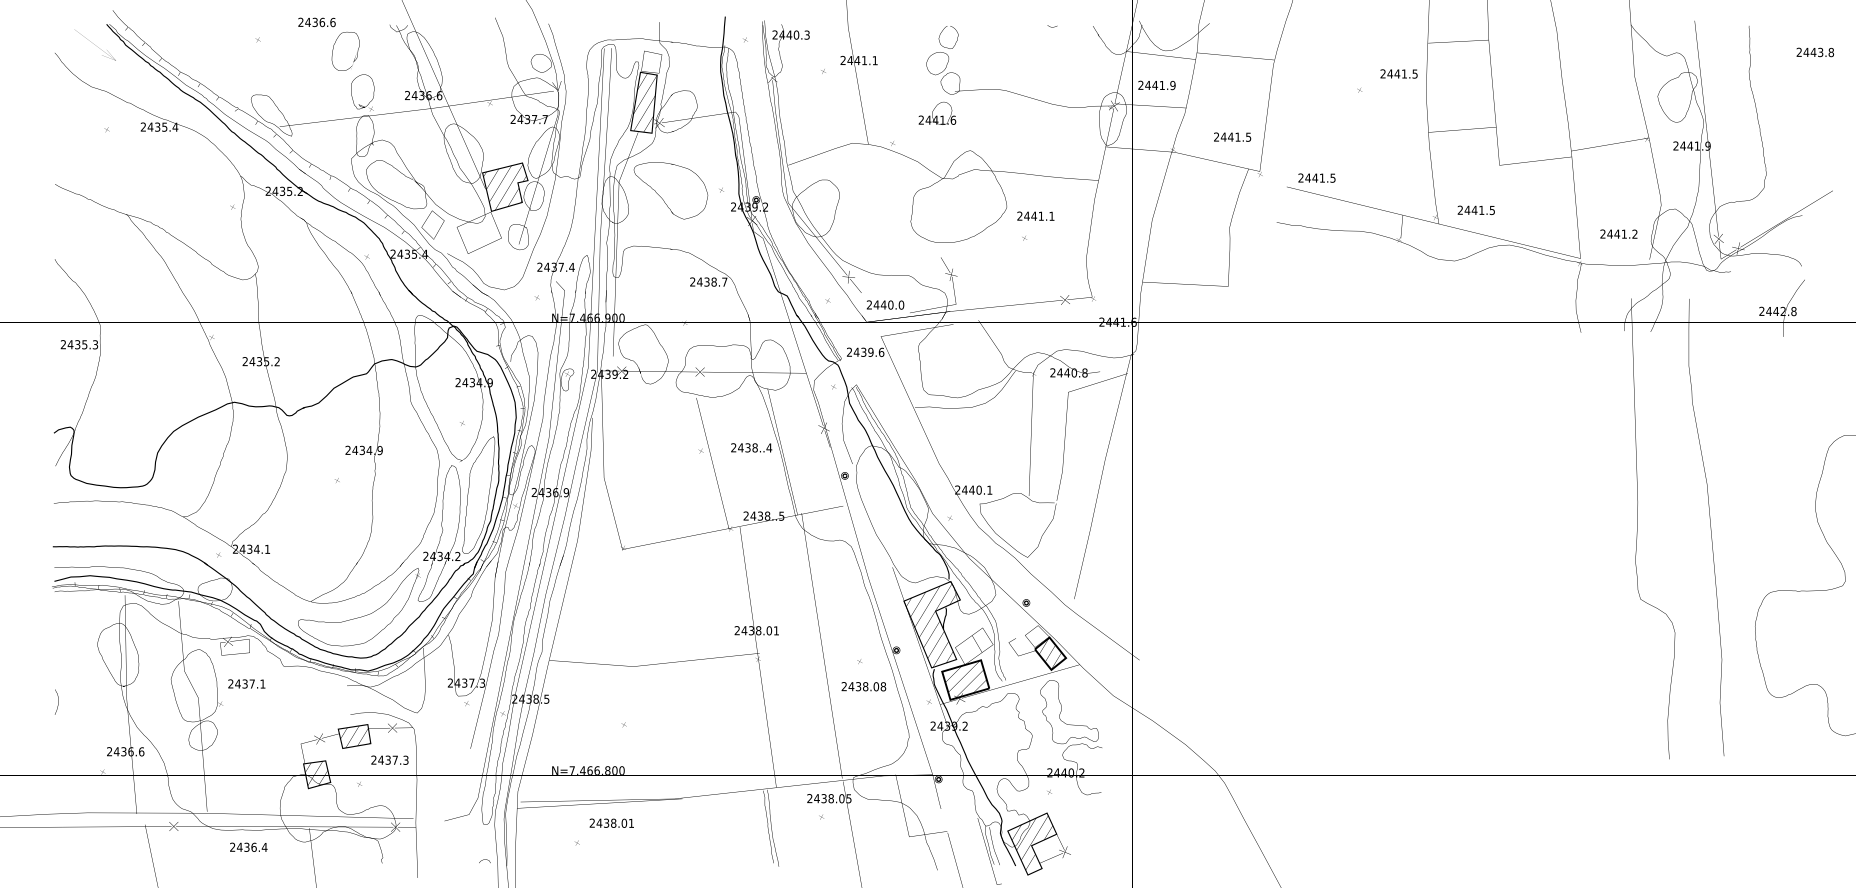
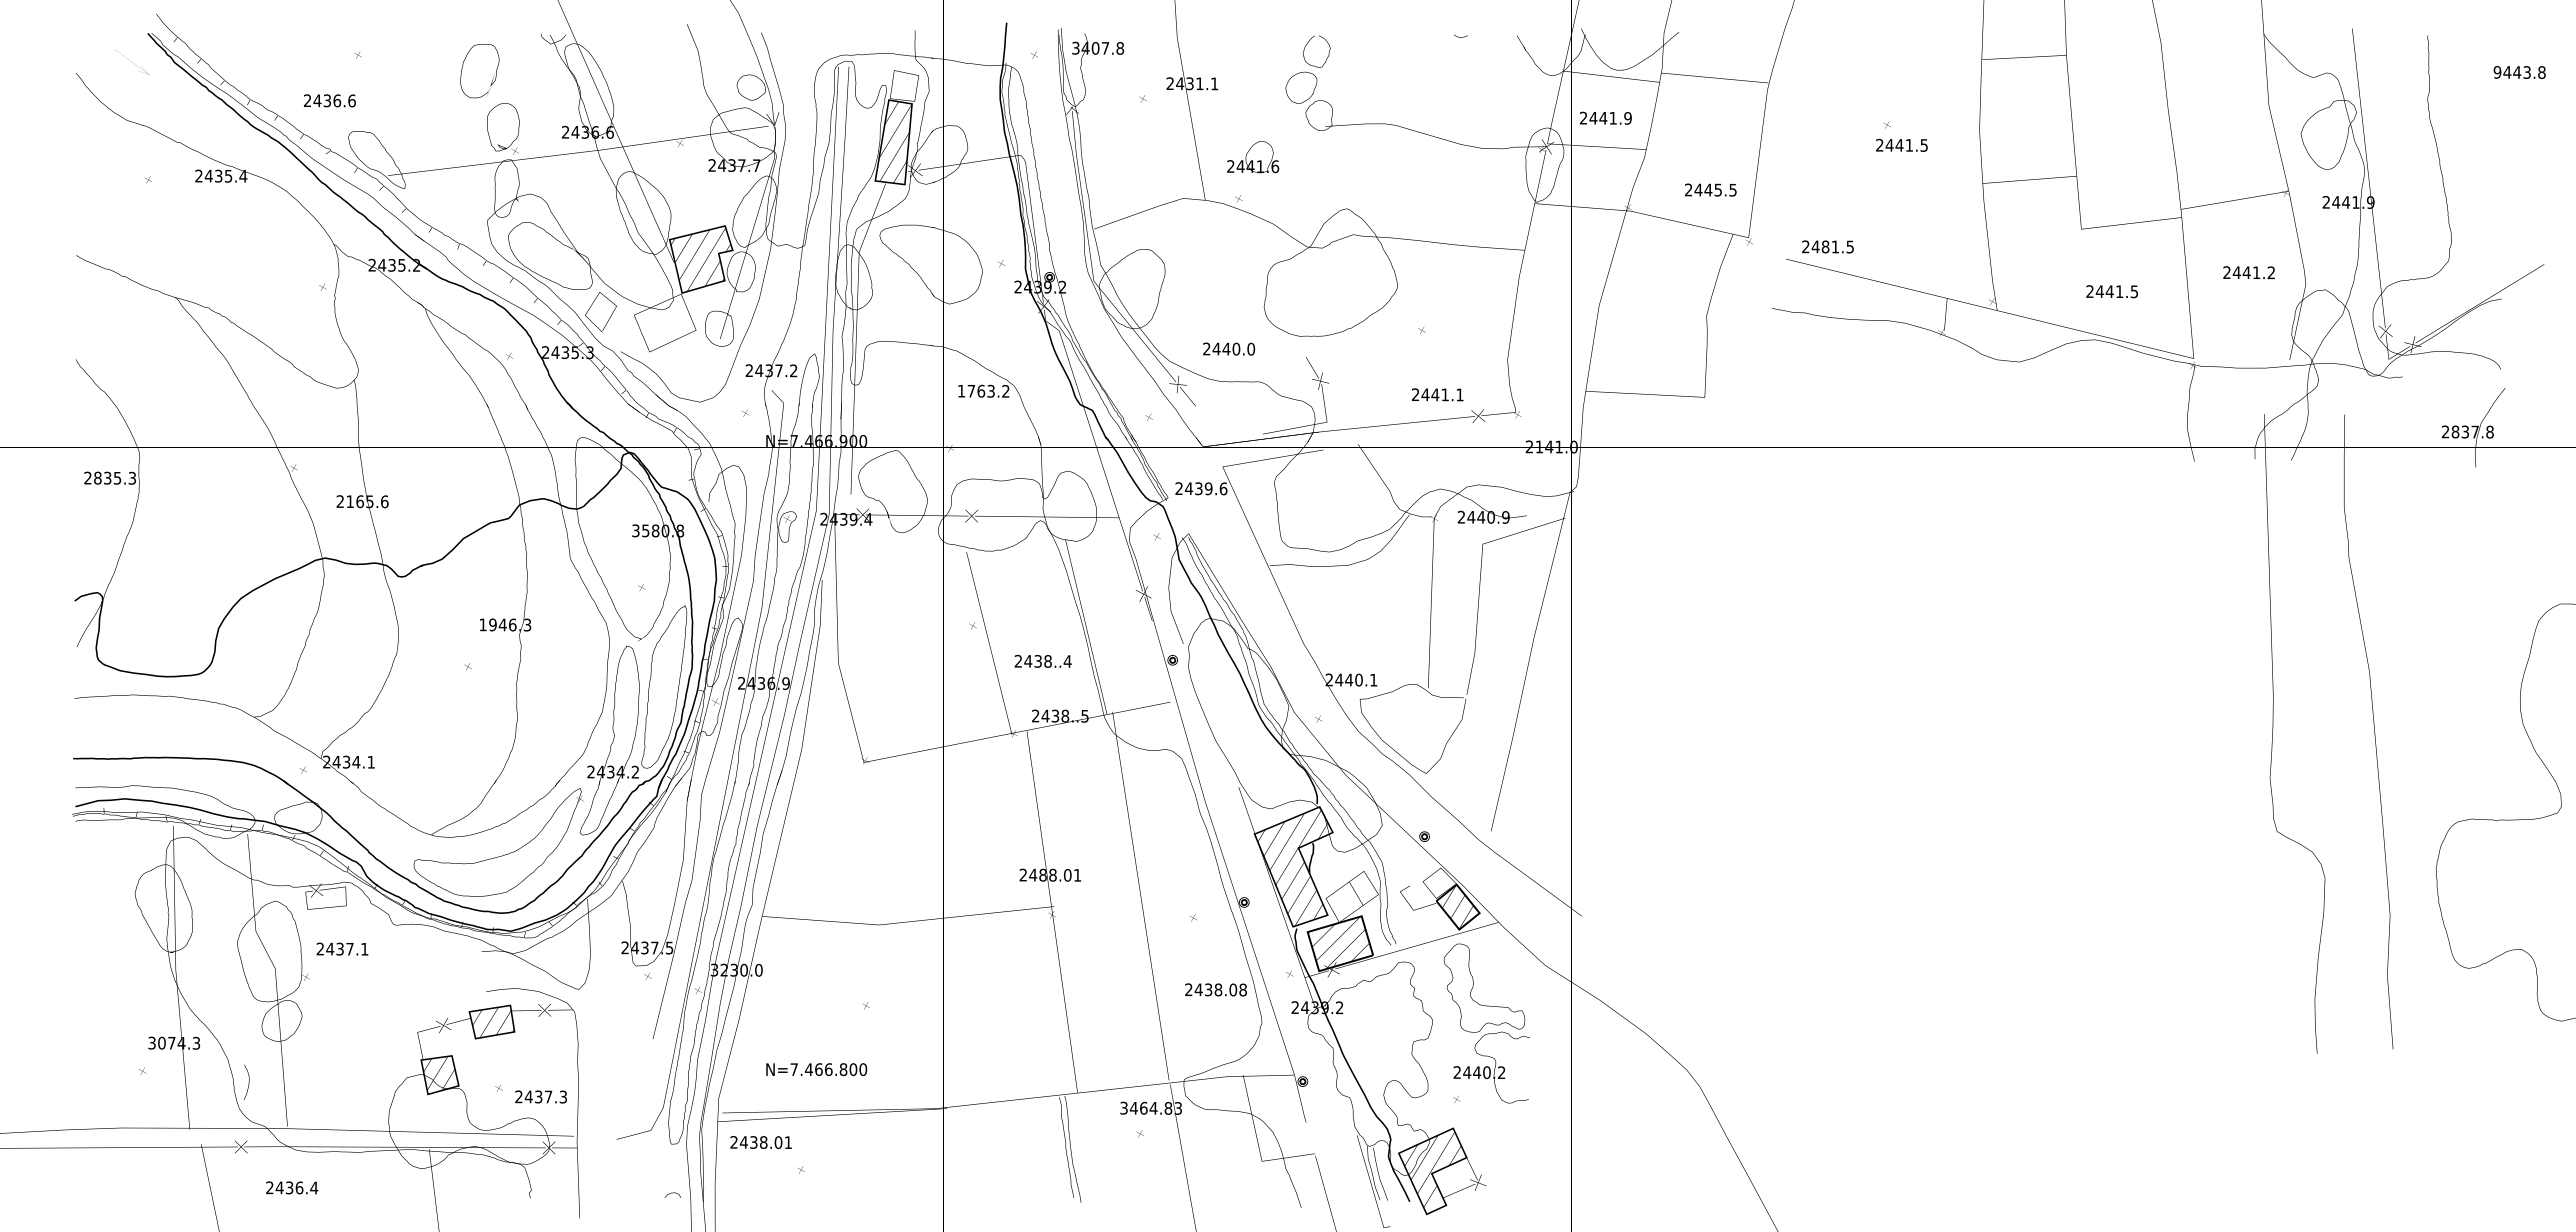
text: (316, 22) -> (329, 100), moved
text: (791, 34) -> (1098, 47), 2440.3 -> 3407.8
part: (94, 44) -> (131, 61), size x0.6
text: (1799, 52) -> (2497, 72), 2443.8 -> 9443.8
text: (857, 60) -> (1190, 83), 2441.1 -> 2431.1
text: (1398, 73) -> (1901, 144), moved
text: (937, 113) -> (1253, 157), moved
text: (1237, 136) -> (1717, 189), 2441.5 -> 2445.5
text: (1315, 177) -> (1825, 246), 2441.5 -> 2481.5
text: (1475, 210) -> (2111, 291), moved
text: (1035, 215) -> (1437, 394), moved
text: (1618, 234) -> (2248, 272), moved
text: (424, 254) -> (589, 352), 2435.4 -> 2435.3
text: (571, 267) -> (793, 370), 2437.4 -> 2437.2
text: (708, 281) -> (983, 390), 2438.7 -> 1763.2
text: (885, 304) -> (1229, 348), moved
text: (1775, 311) -> (2464, 431), 2442.8 -> 2837.8
text: (1121, 321) -> (1556, 446), 2441.6 -> 2141.0
text: (70, 344) -> (97, 477), 2435.3 -> 2835.3
text: (264, 361) -> (367, 501), 2435.2 -> 2165.6
text: (1084, 373) -> (1505, 517), 2440.8 -> 2440.9
text: (625, 374) -> (868, 519), 2439.2 -> 2439.4
text: (474, 382) -> (658, 530), 2434.9 -> 3580.8
text: (751, 447) -> (1042, 660), moved
text: (364, 450) -> (505, 624), 2434.9 -> 1946.3
text: (751, 630) -> (1042, 874), 2438.01 -> 2488.01
text: (482, 682) -> (669, 947), 2437.3 -> 2437.5
text: (863, 686) -> (1215, 989), moved
text: (530, 698) -> (736, 969), 2438.5 -> 3230.0
curve: (58, 702) -> (248, 1082), moved
text: (125, 751) -> (174, 1042), 2436.6 -> 3074.3
text: (389, 759) -> (540, 1096), moved
text: (828, 798) -> (1150, 1107), 2438.05 -> 3464.83
text: (611, 823) -> (760, 1142), moved
text: (249, 847) -> (292, 1187), moved

